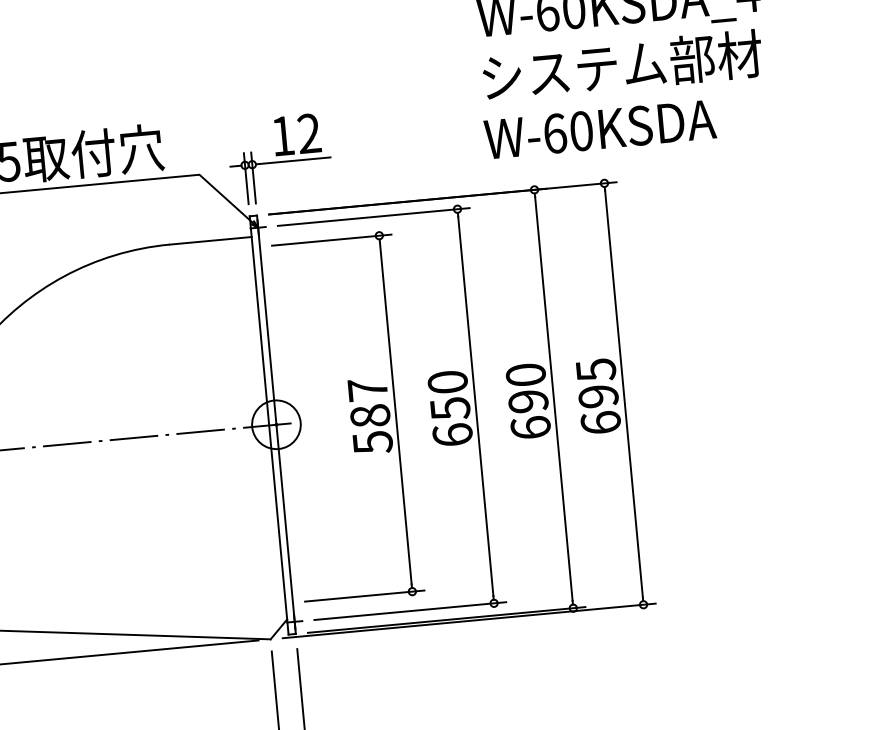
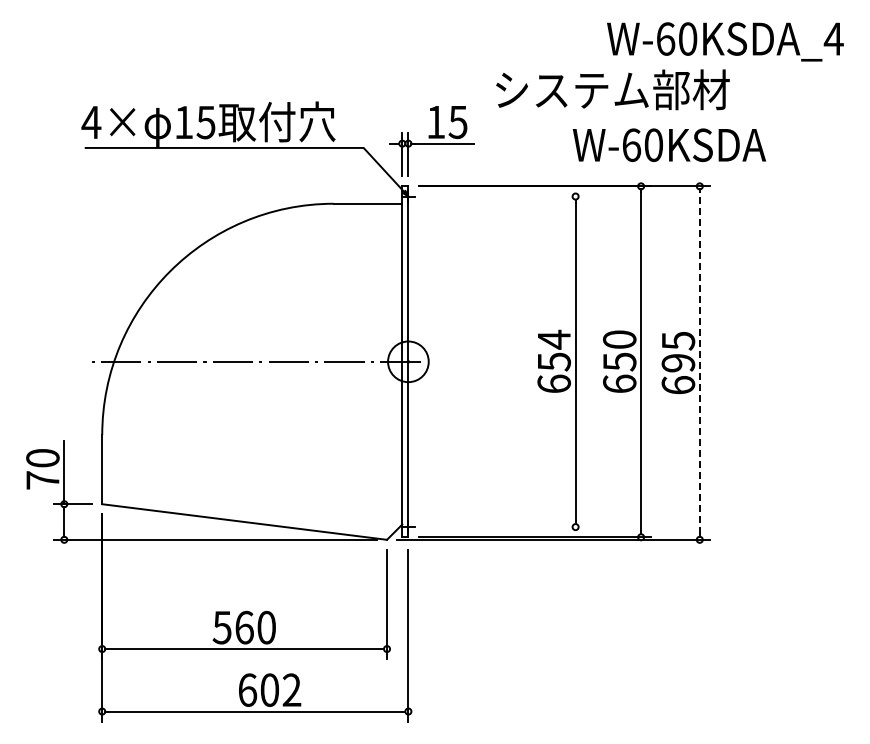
text: (621, 65) -> (612, 89), moved
text: (600, 128) -> (669, 144), moved
text: (308, 134) -> (457, 122), 12 -> 15
line: (372, 217) -> (504, 196), removed
text: (448, 381) -> (554, 339), 650 -> 654
line: (623, 394) -> (699, 363), solid -> dashed
text: (528, 401) -> (619, 361), 690 -> 650
part: (348, 417) -> (468, 361), removed
line: (409, 611) -> (504, 527), removed

